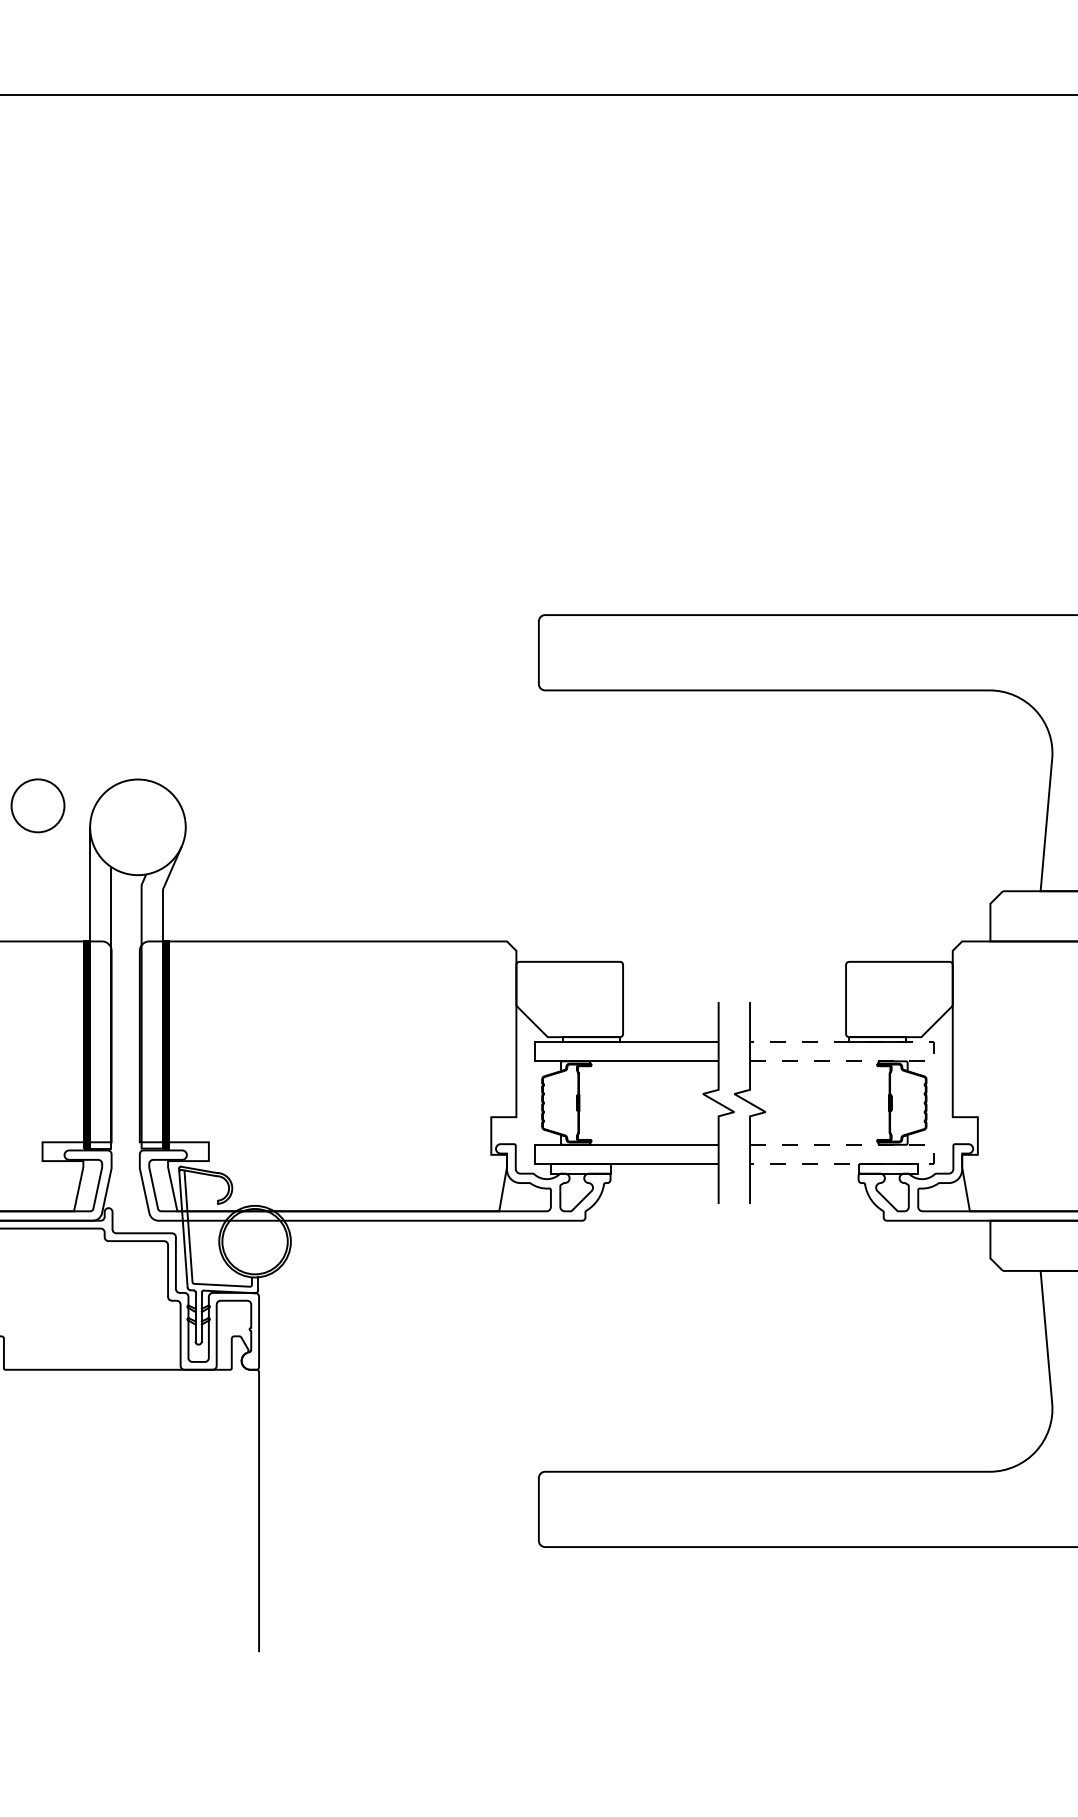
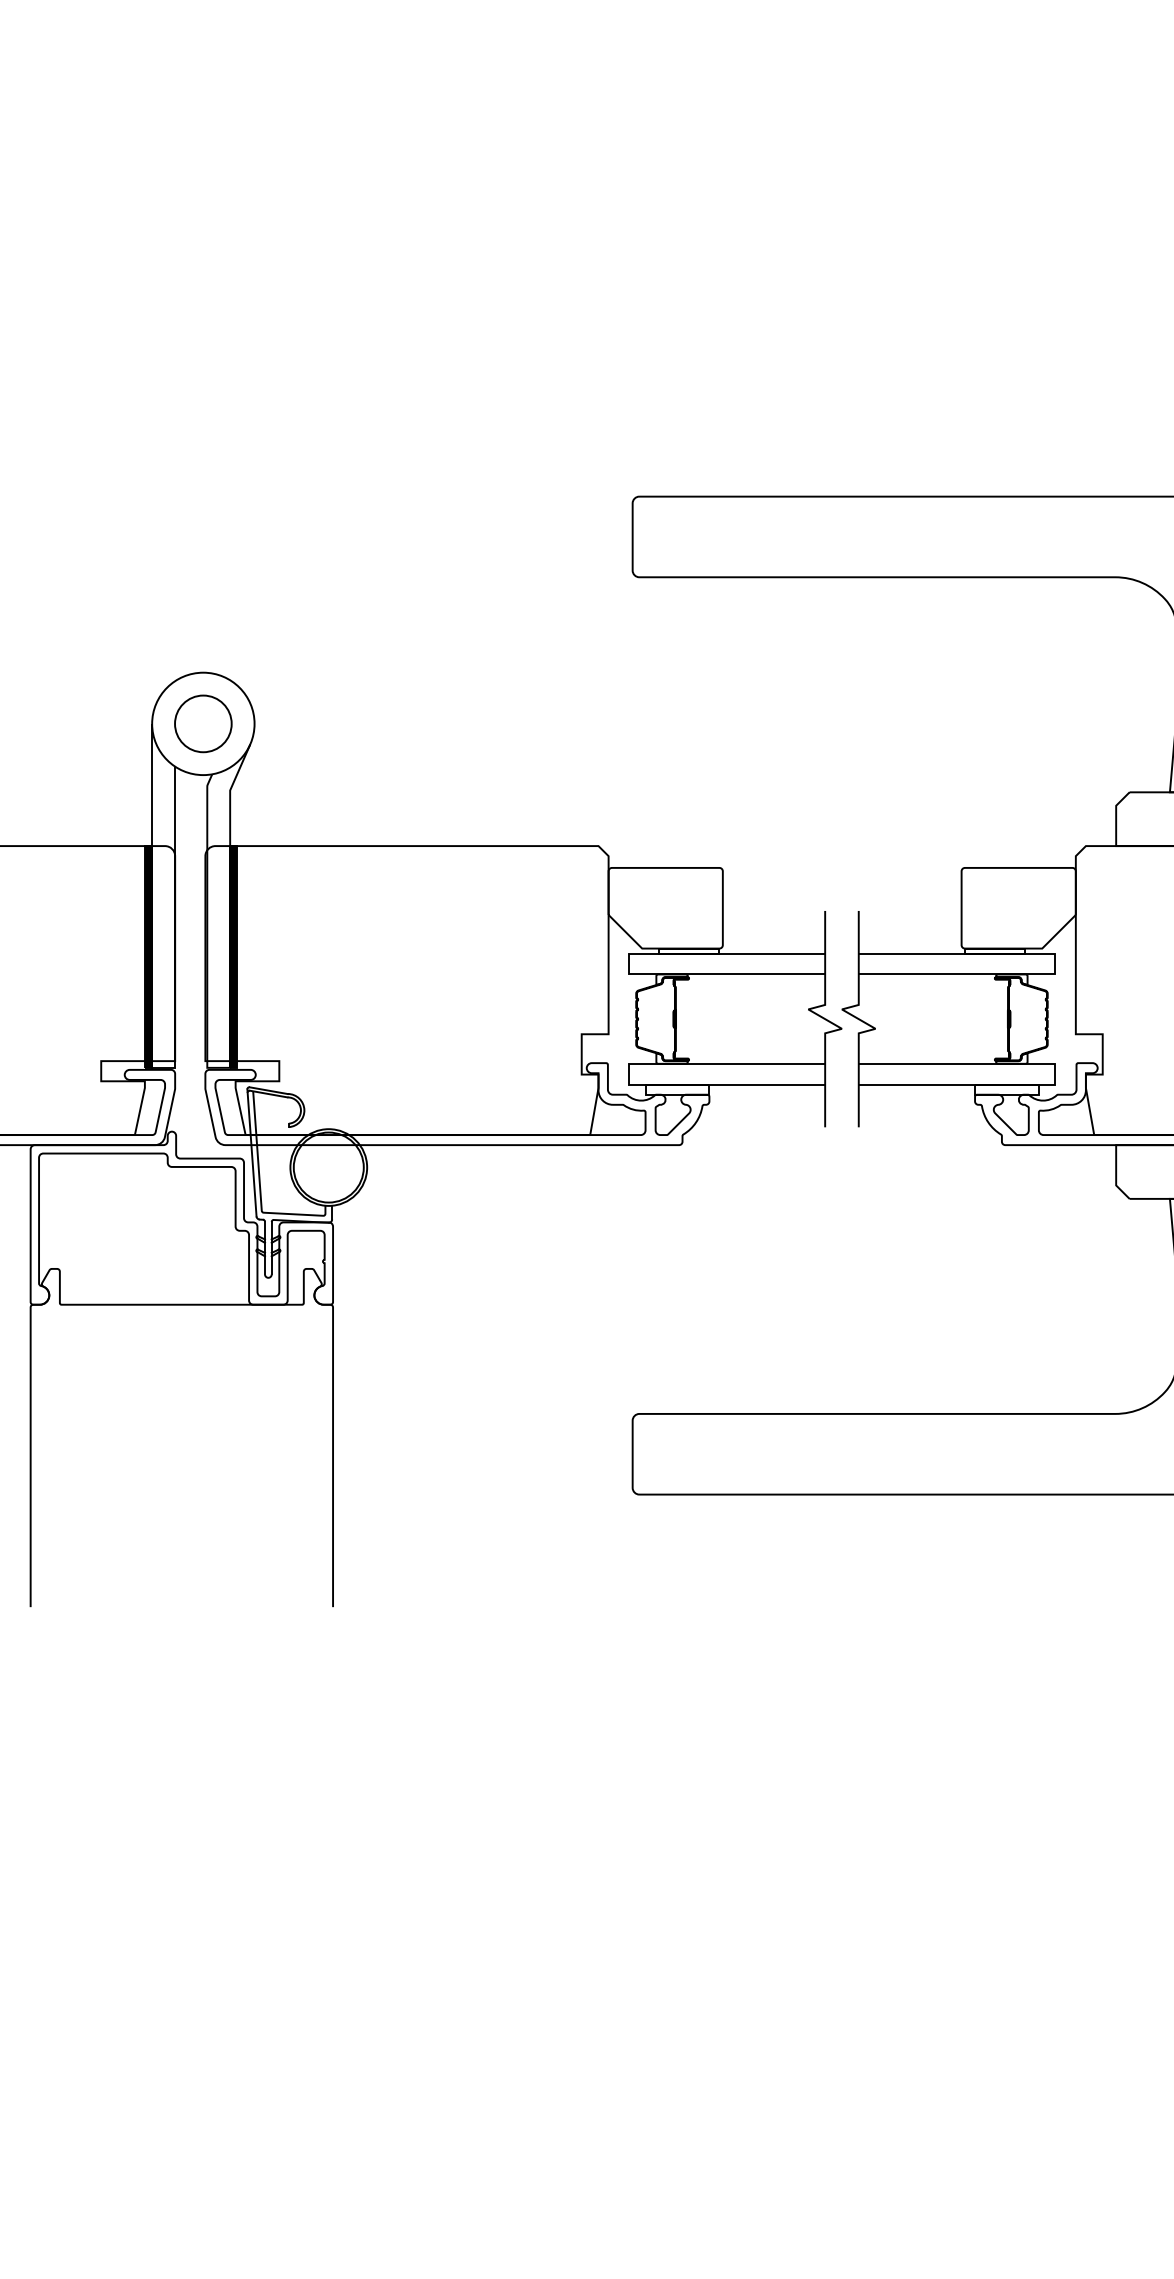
circle: (38, 805) -> (203, 723), moved
line: (933, 1051) -> (1055, 963), dashed -> solid
line: (933, 1154) -> (1055, 1074), dashed -> solid

